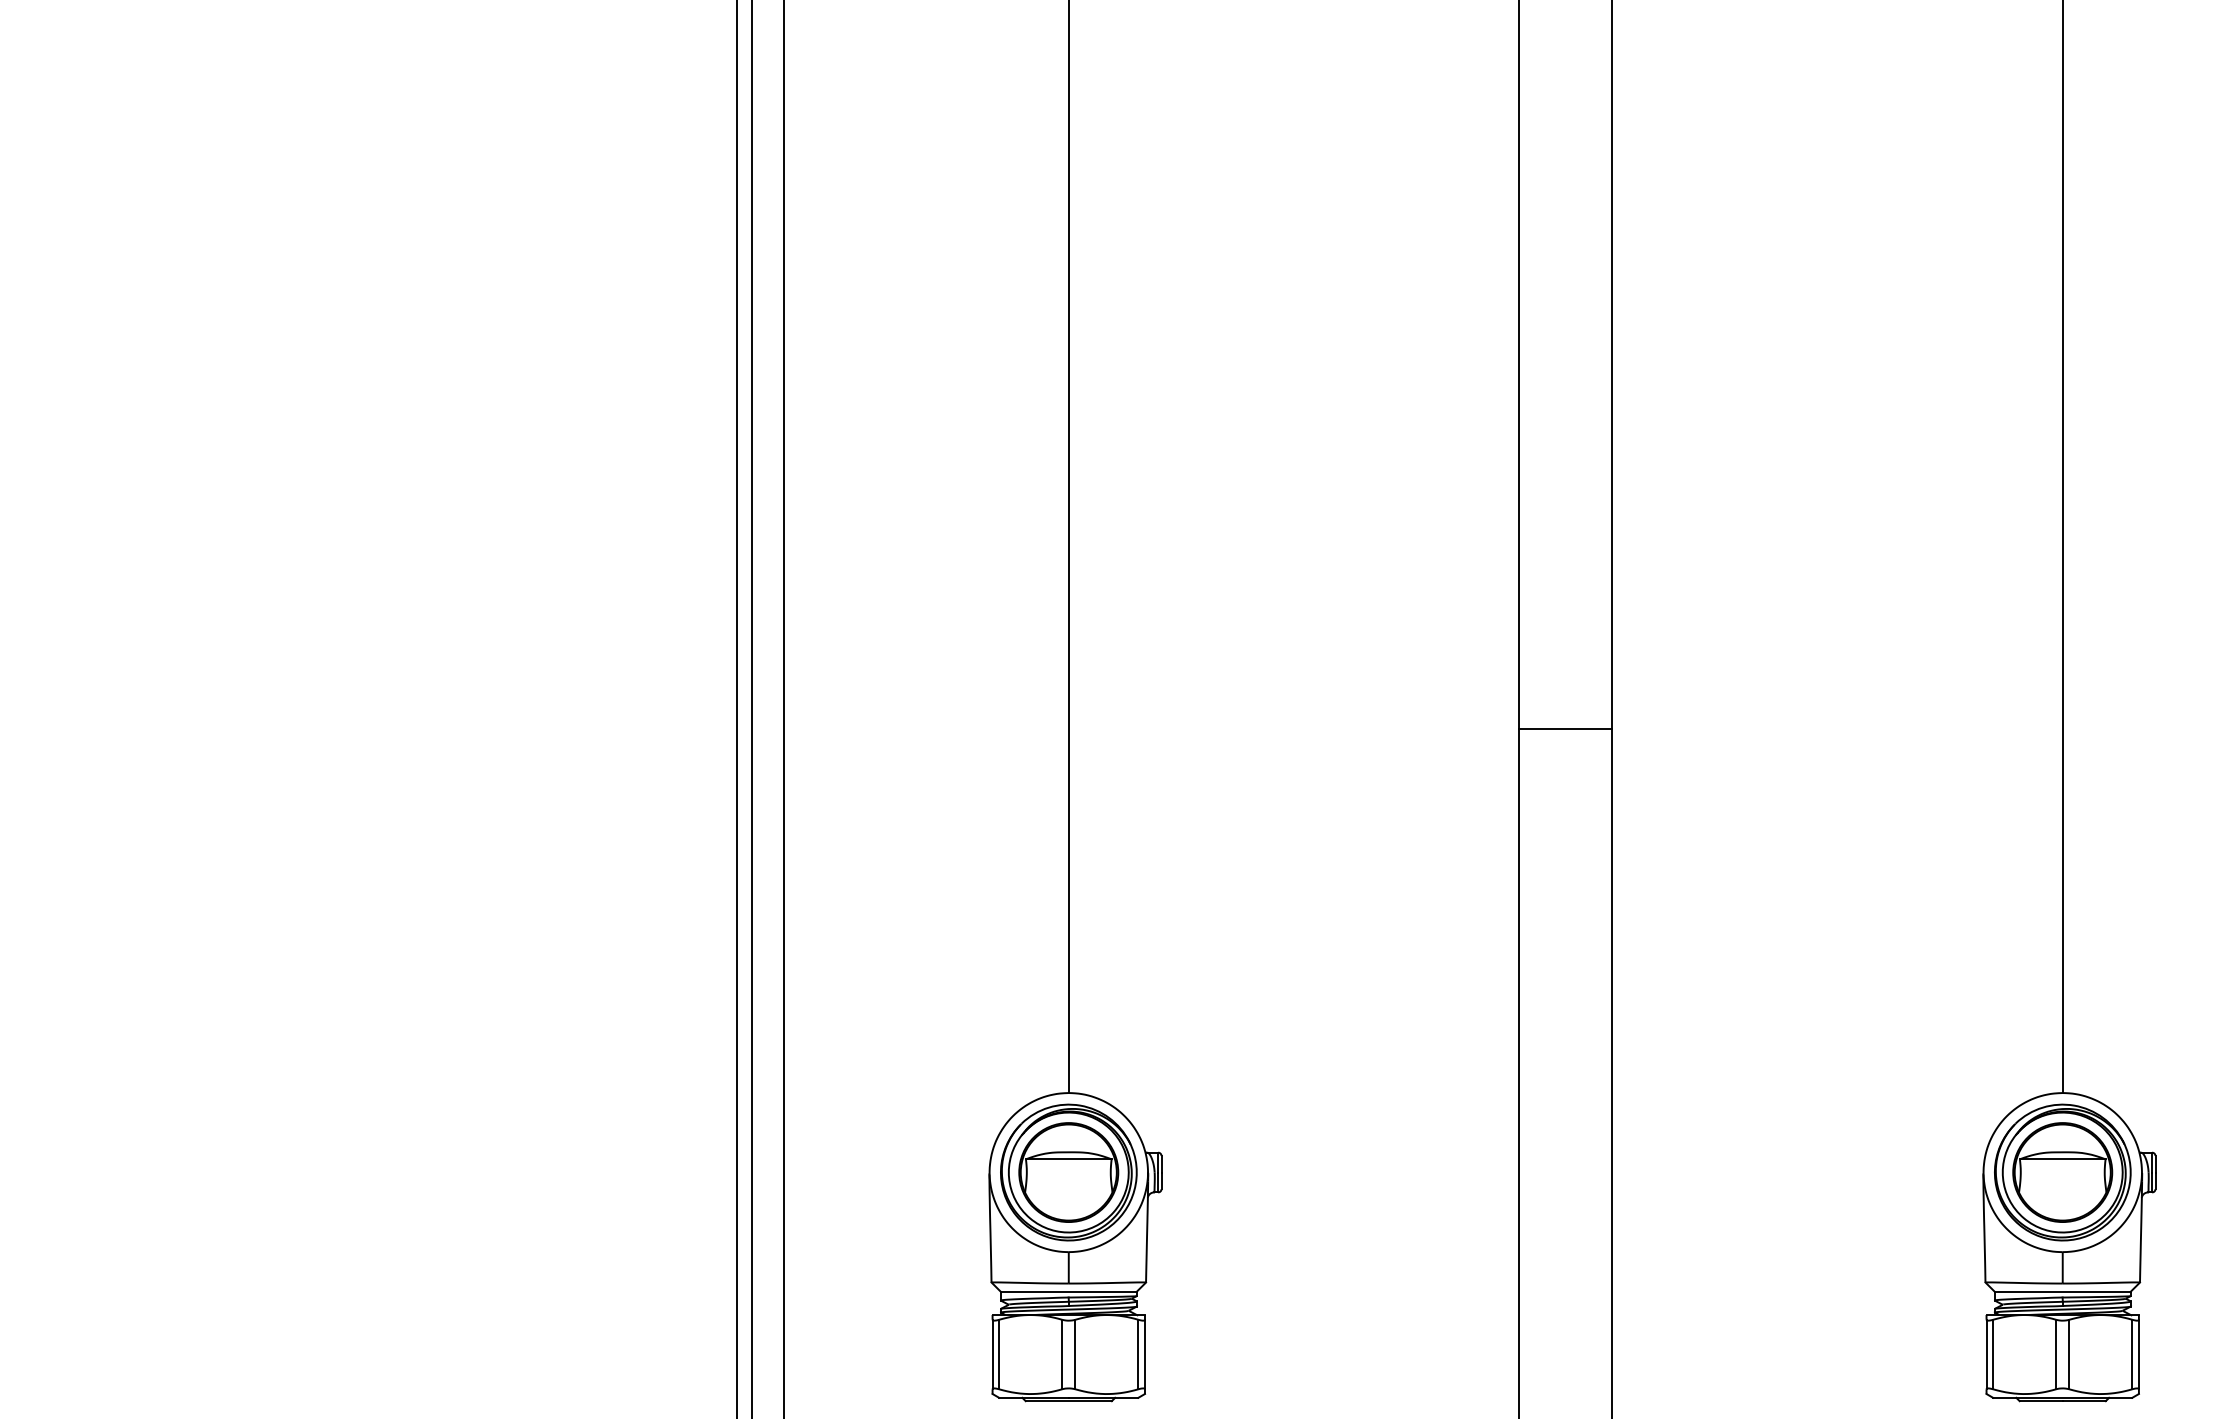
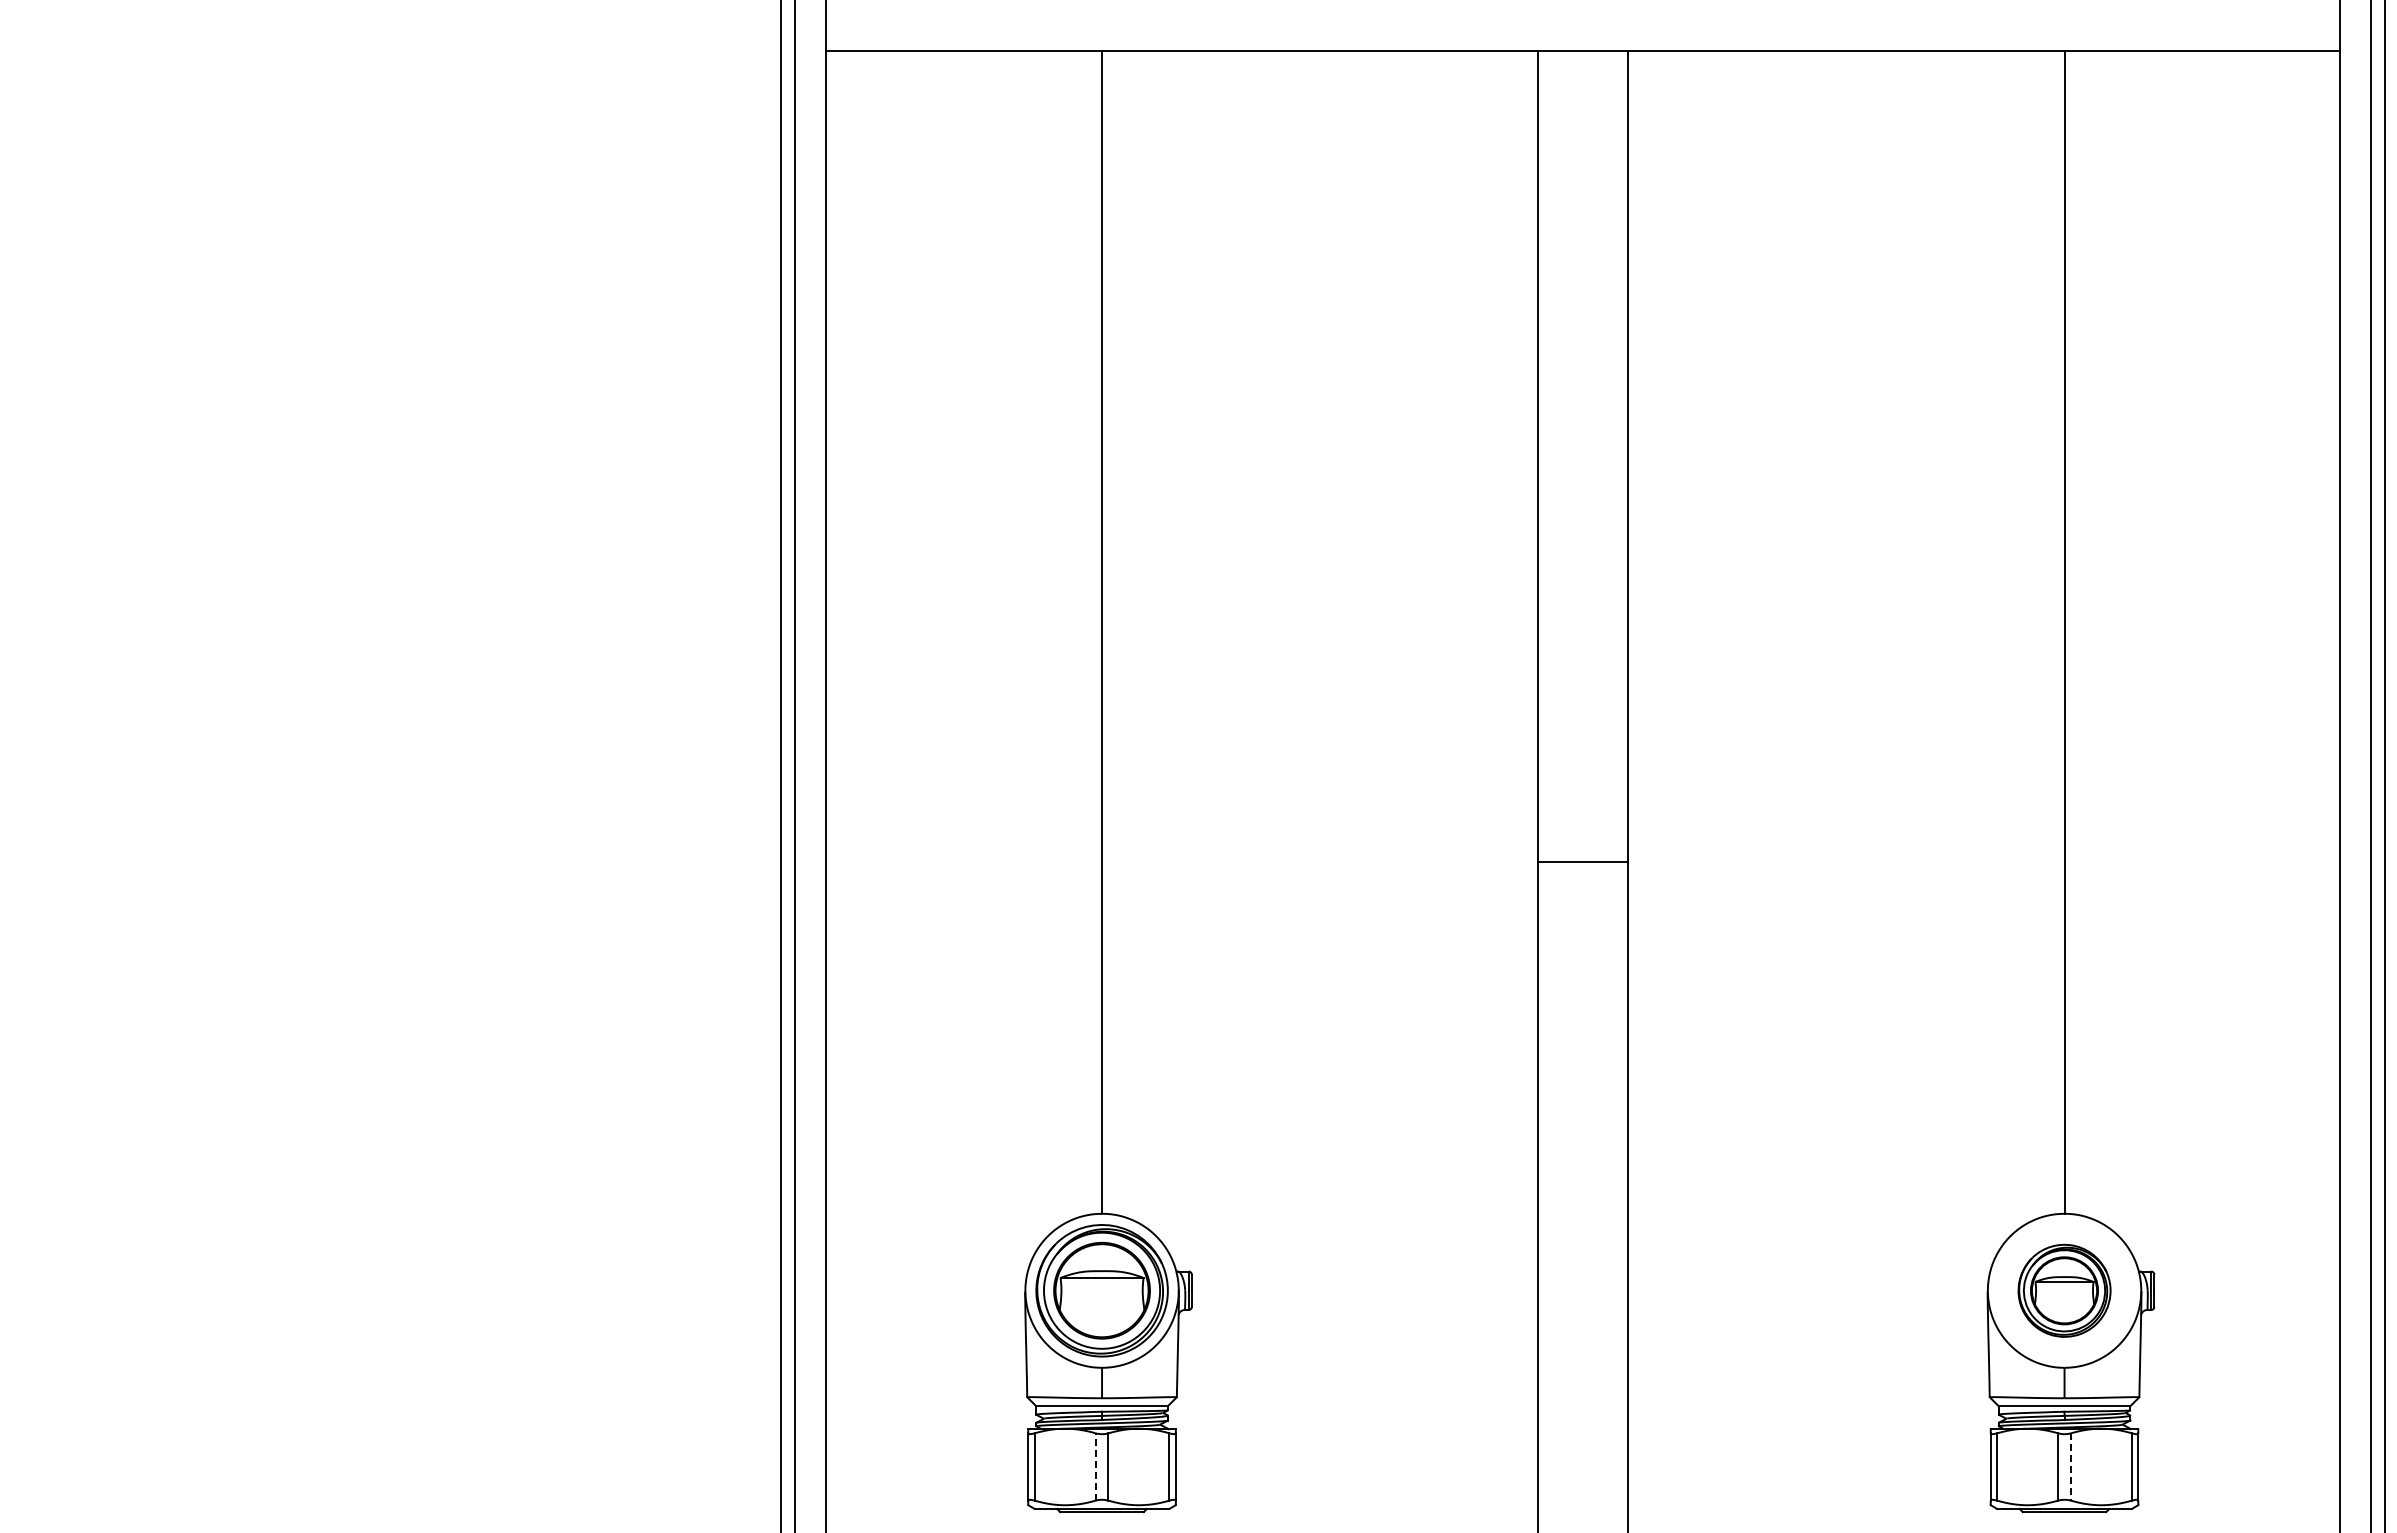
part: (2062, 1172) -> (2064, 1290), size x0.7
line: (1062, 1354) -> (1095, 1466), solid -> dashed
line: (2068, 1354) -> (2070, 1466), solid -> dashed

